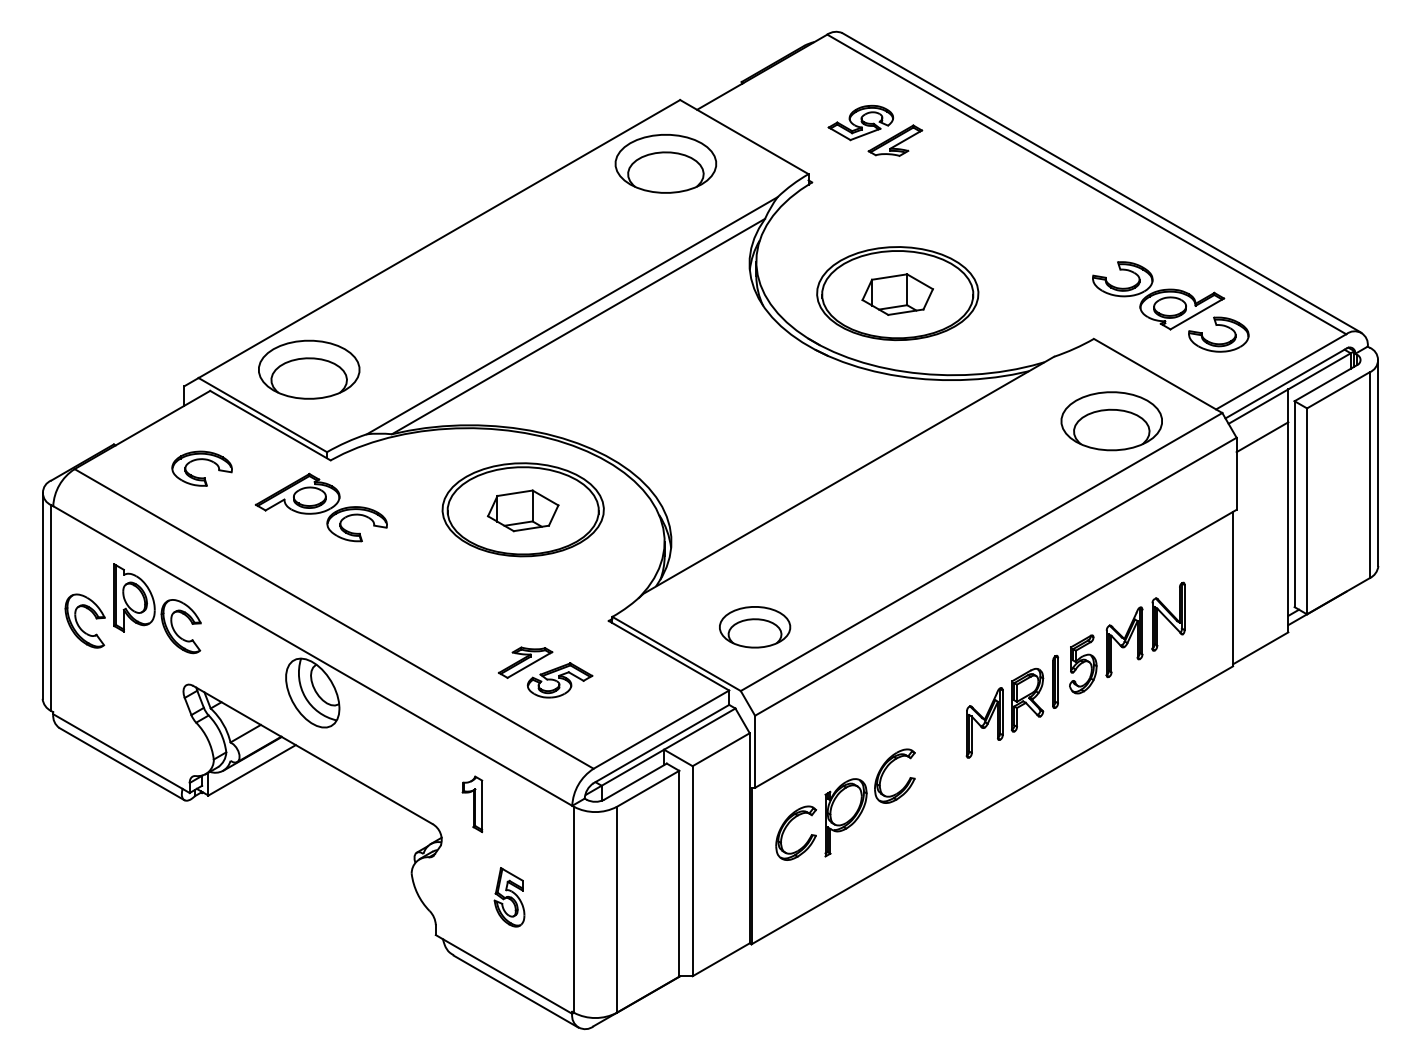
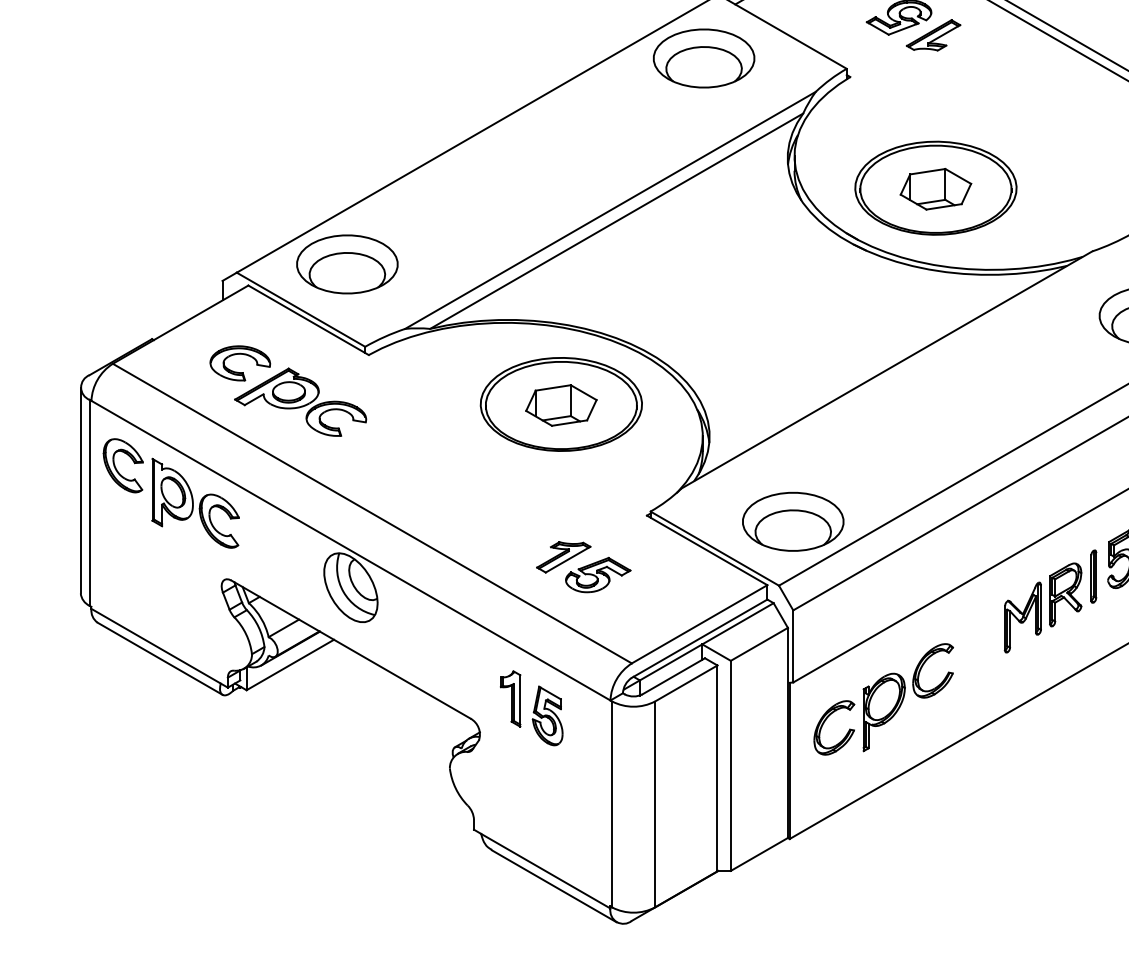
part: (320, 507) -> (299, 402), moved
part: (78, 623) -> (116, 468), moved
part: (754, 627) -> (792, 522), size x1.43
part: (509, 897) -> (547, 716), moved

